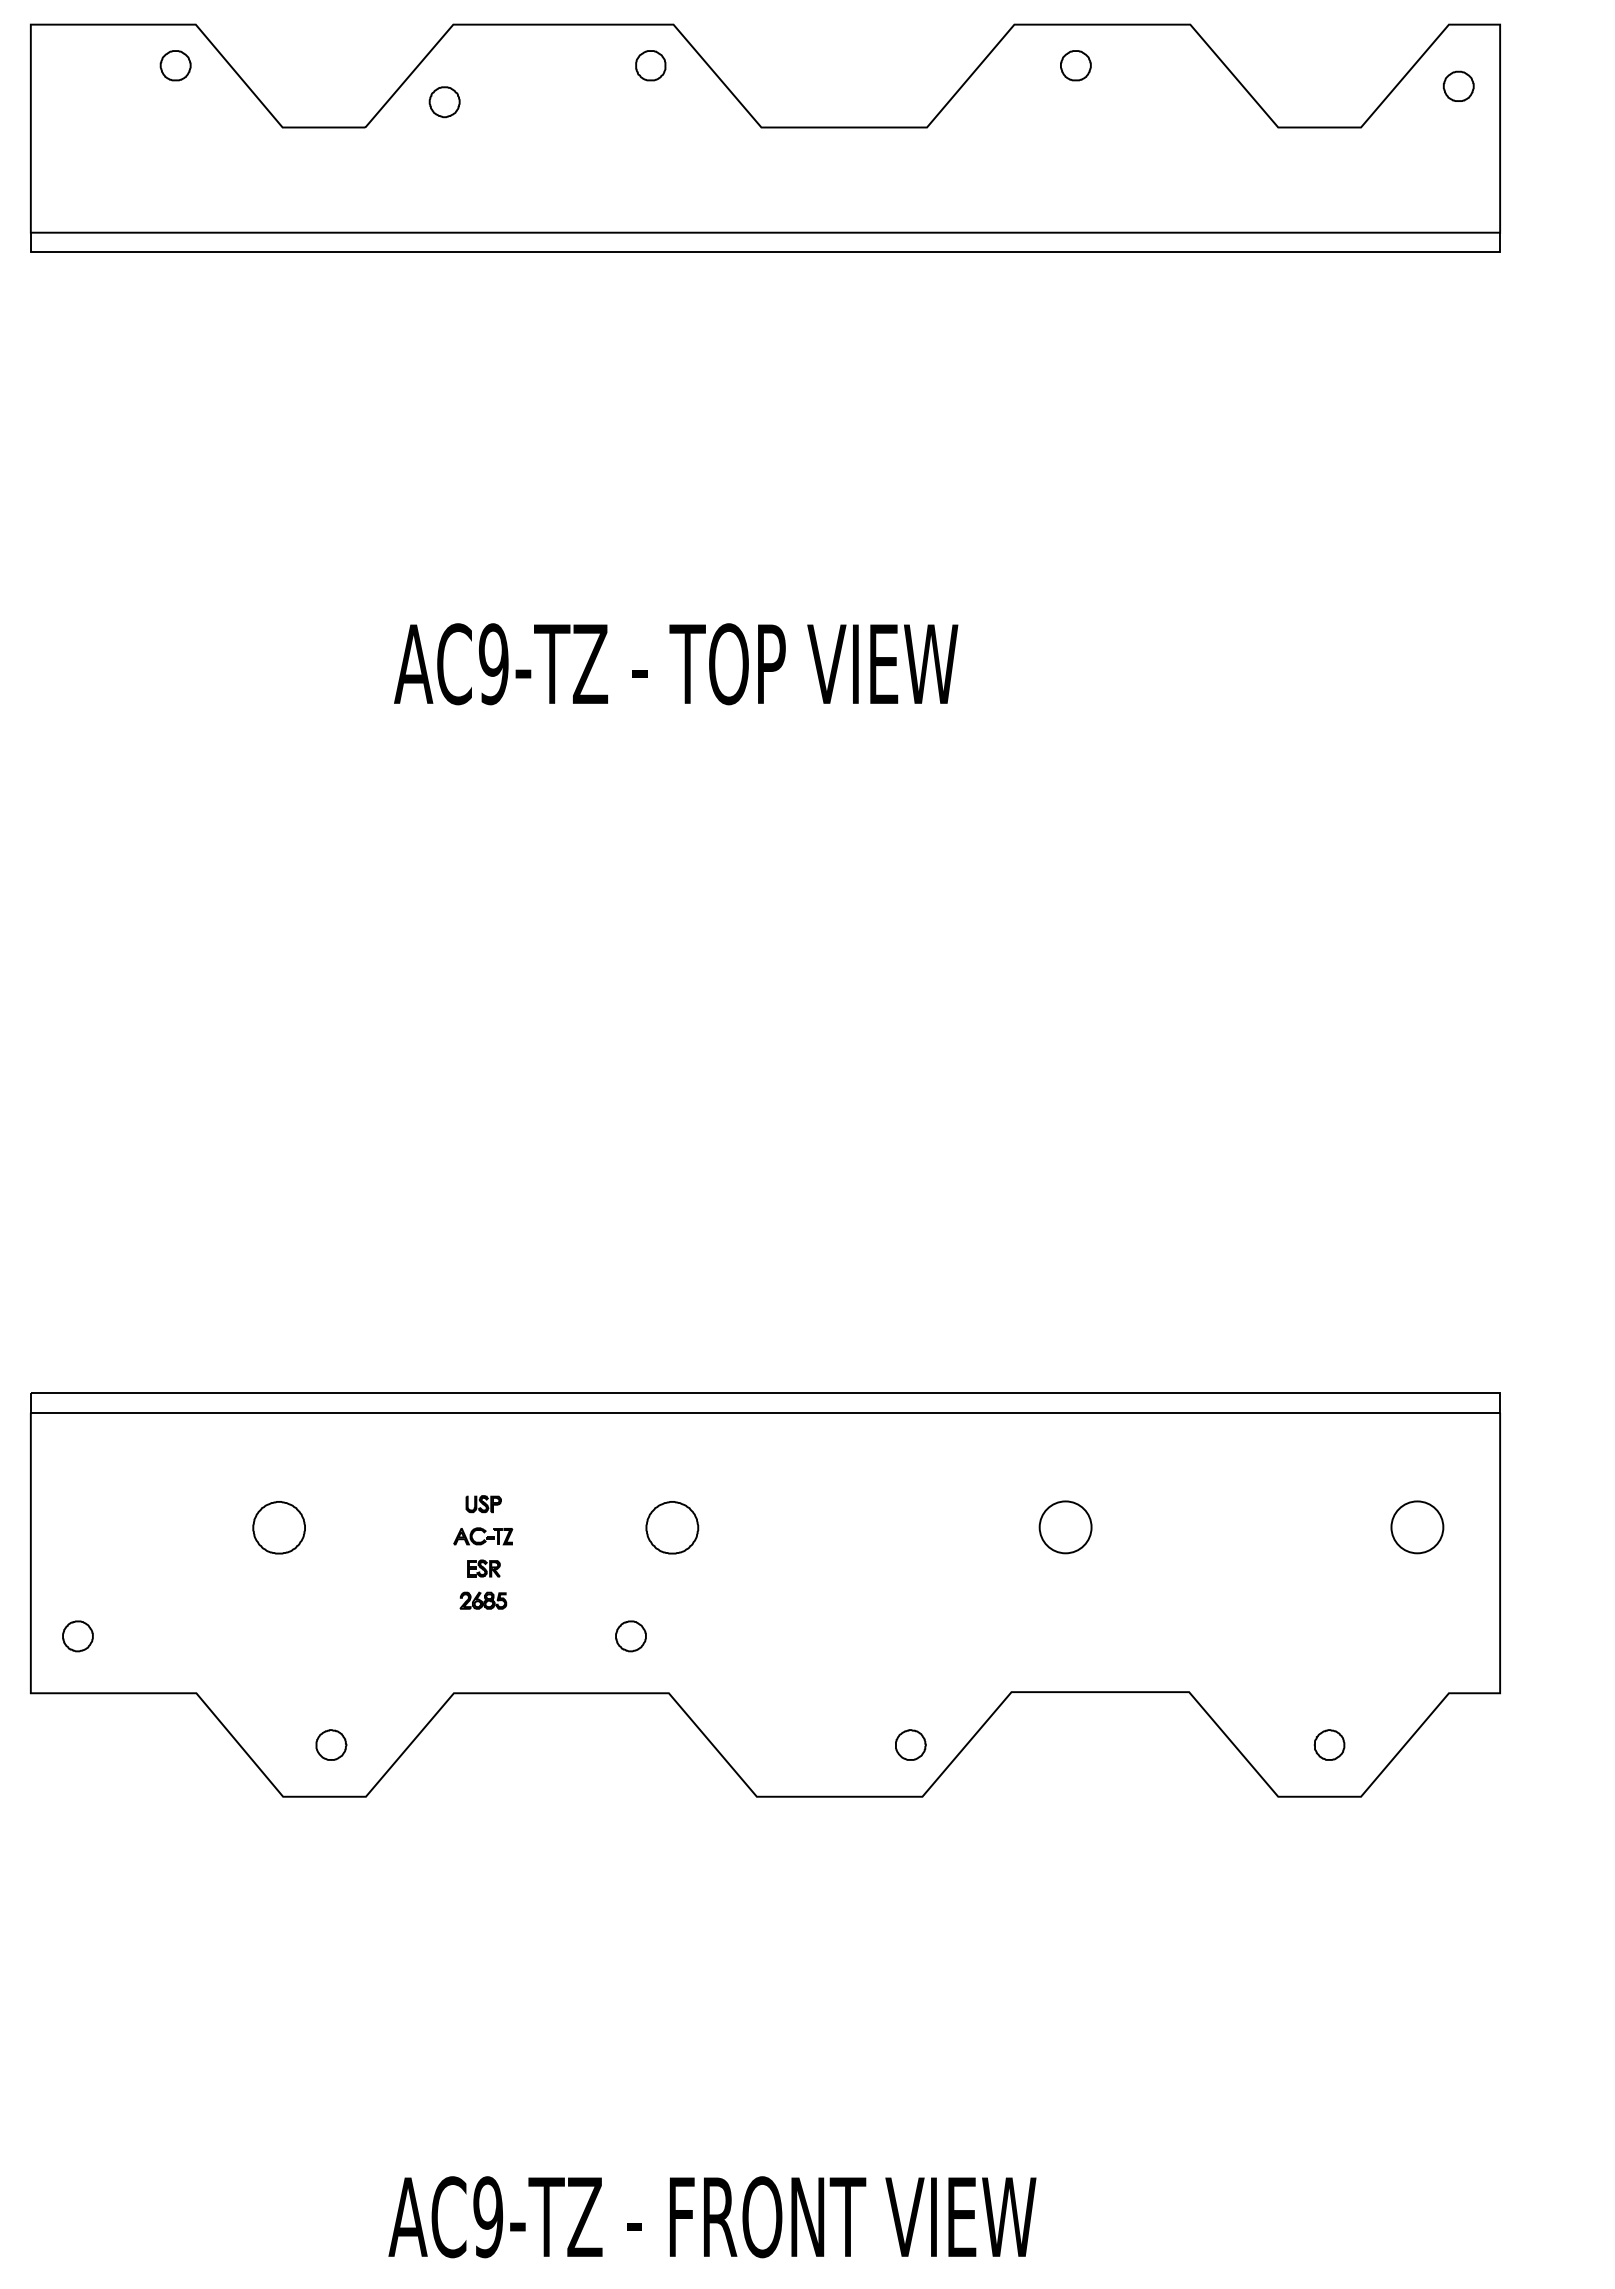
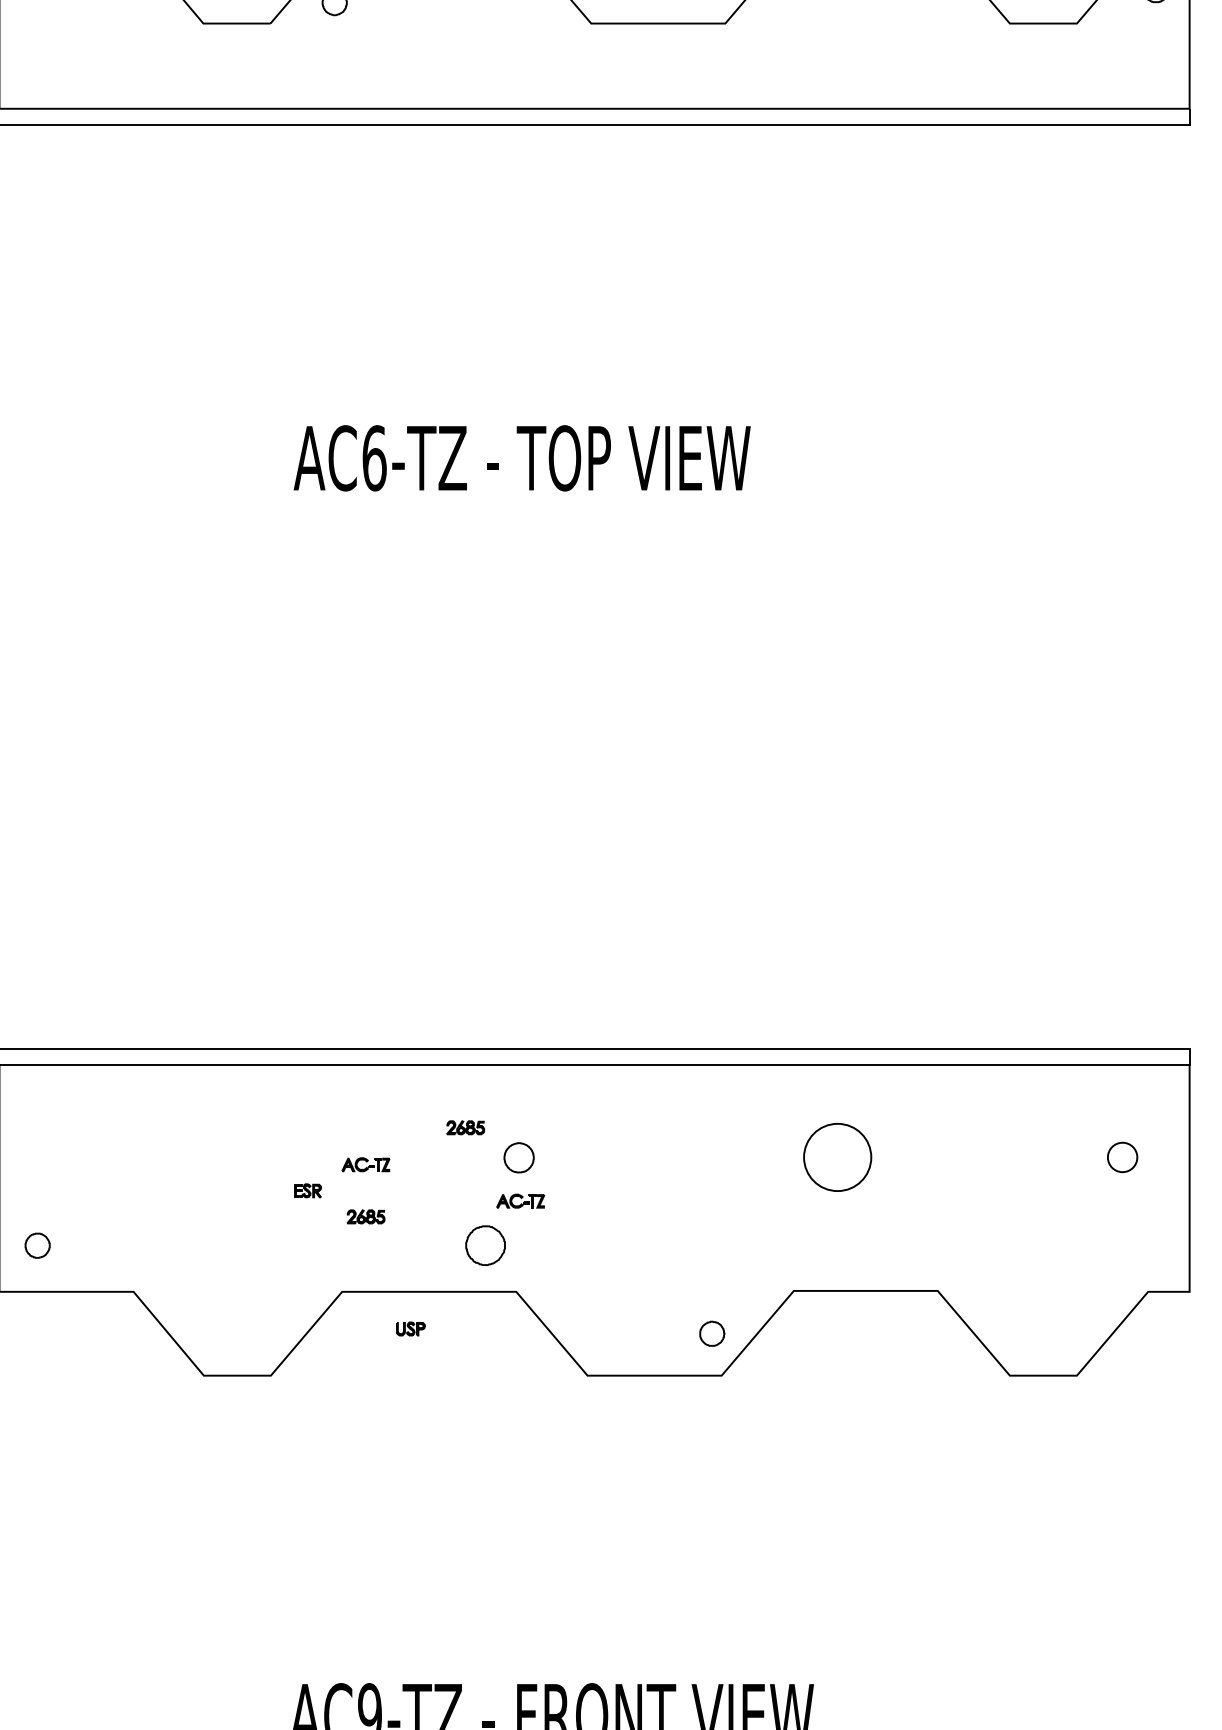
text: (493, 664) -> (374, 458), AC9-TZ -> AC6-TZ
part: (606, 1490) -> (465, 1127), added
part: (483, 1504) -> (410, 1329), moved
part: (278, 1527) -> (200, 1157), removed
part: (672, 1527) -> (519, 1157), size x0.7
circle: (1065, 1527) -> (837, 1157), size x1.6
circle: (1417, 1527) -> (1122, 1157), size x0.7
part: (483, 1568) -> (307, 1190), moved
part: (674, 1581) -> (520, 1201), added
part: (630, 1636) -> (485, 1245), size x1.6
part: (331, 1744) -> (243, 1333), removed
part: (1329, 1744) -> (1051, 1333), removed

